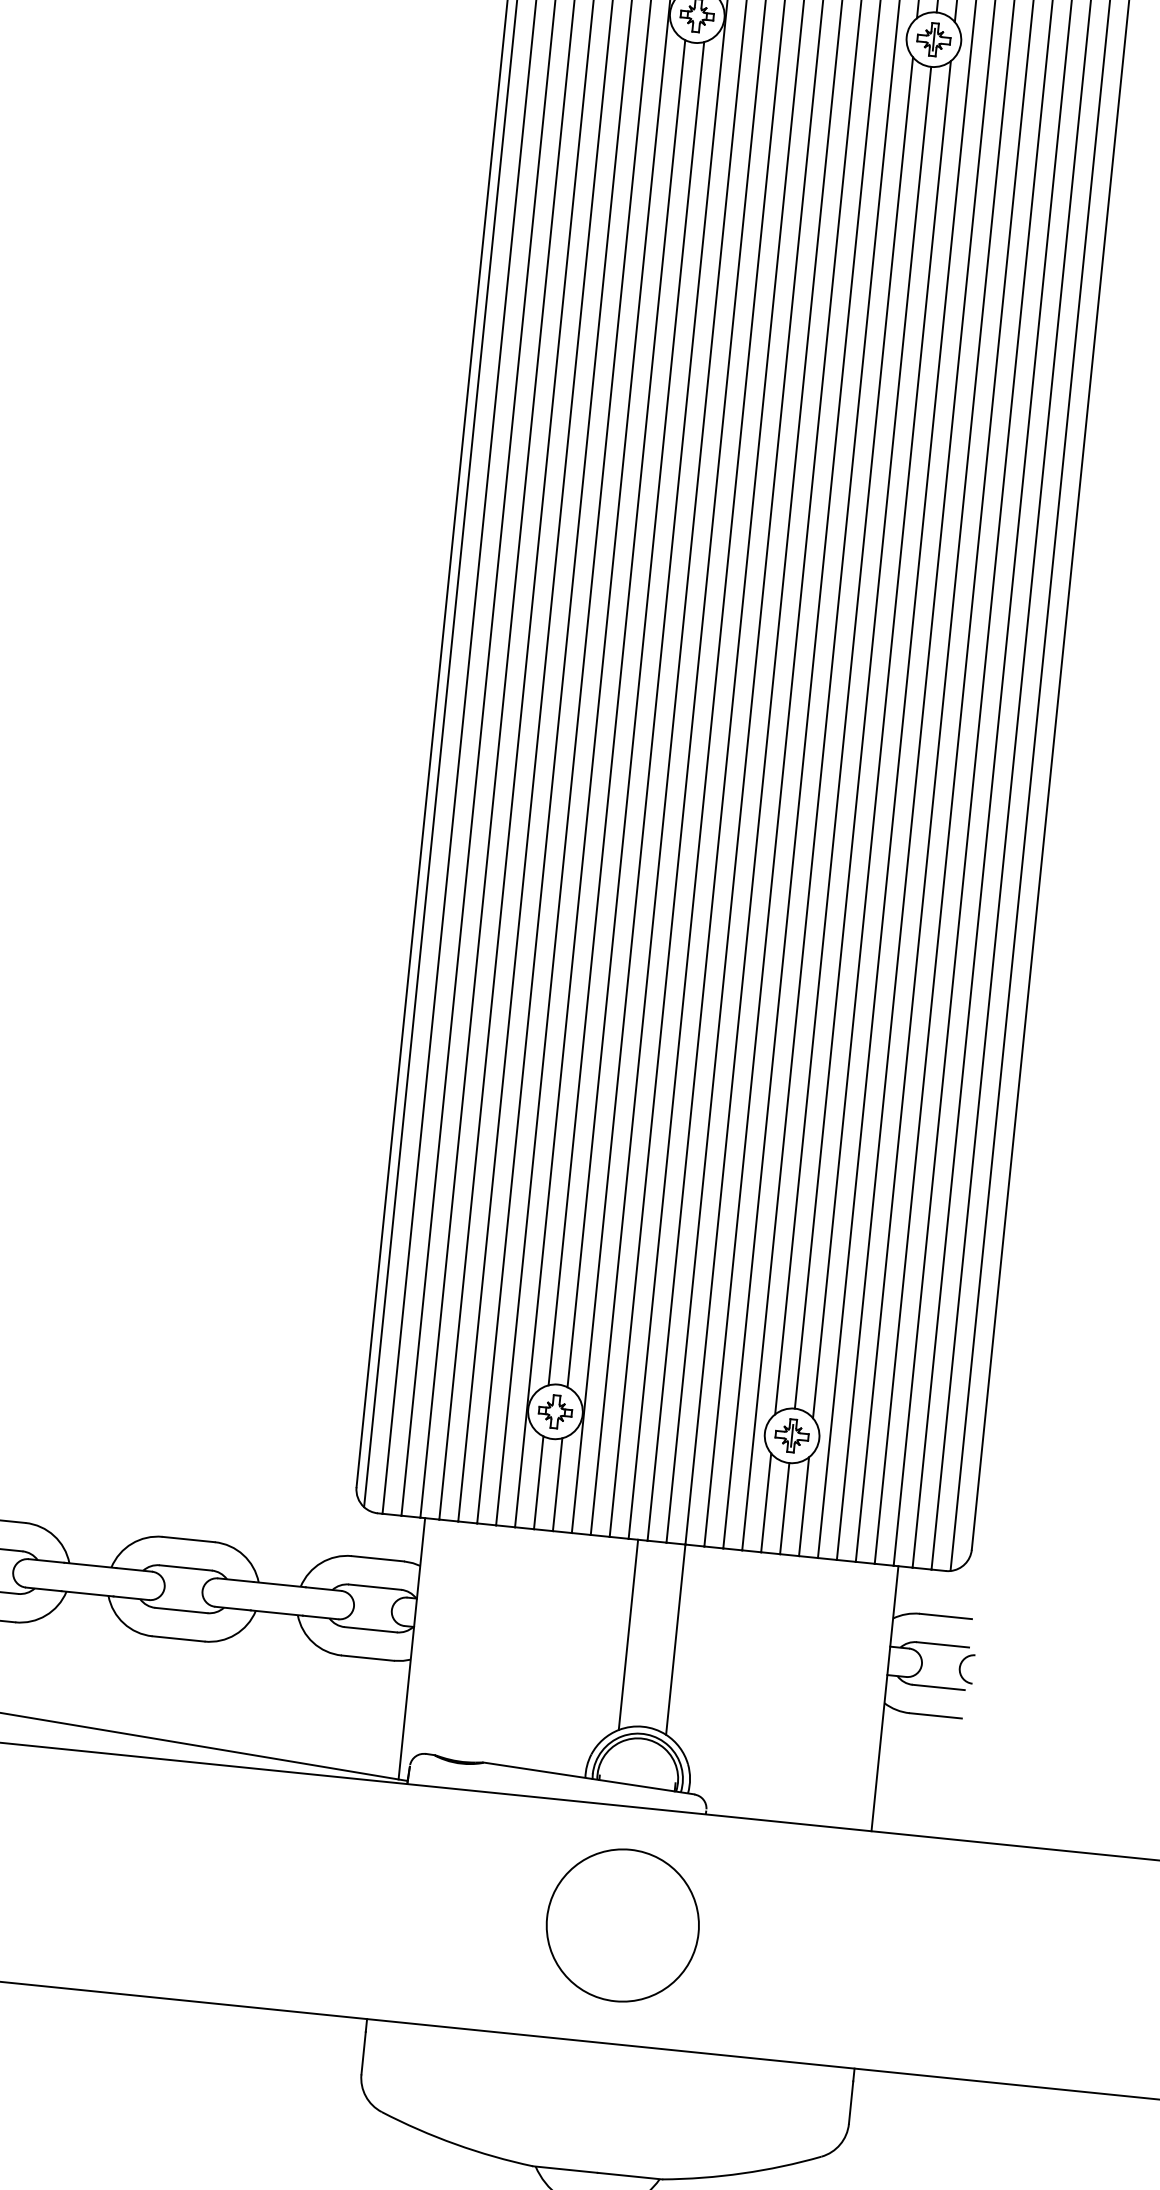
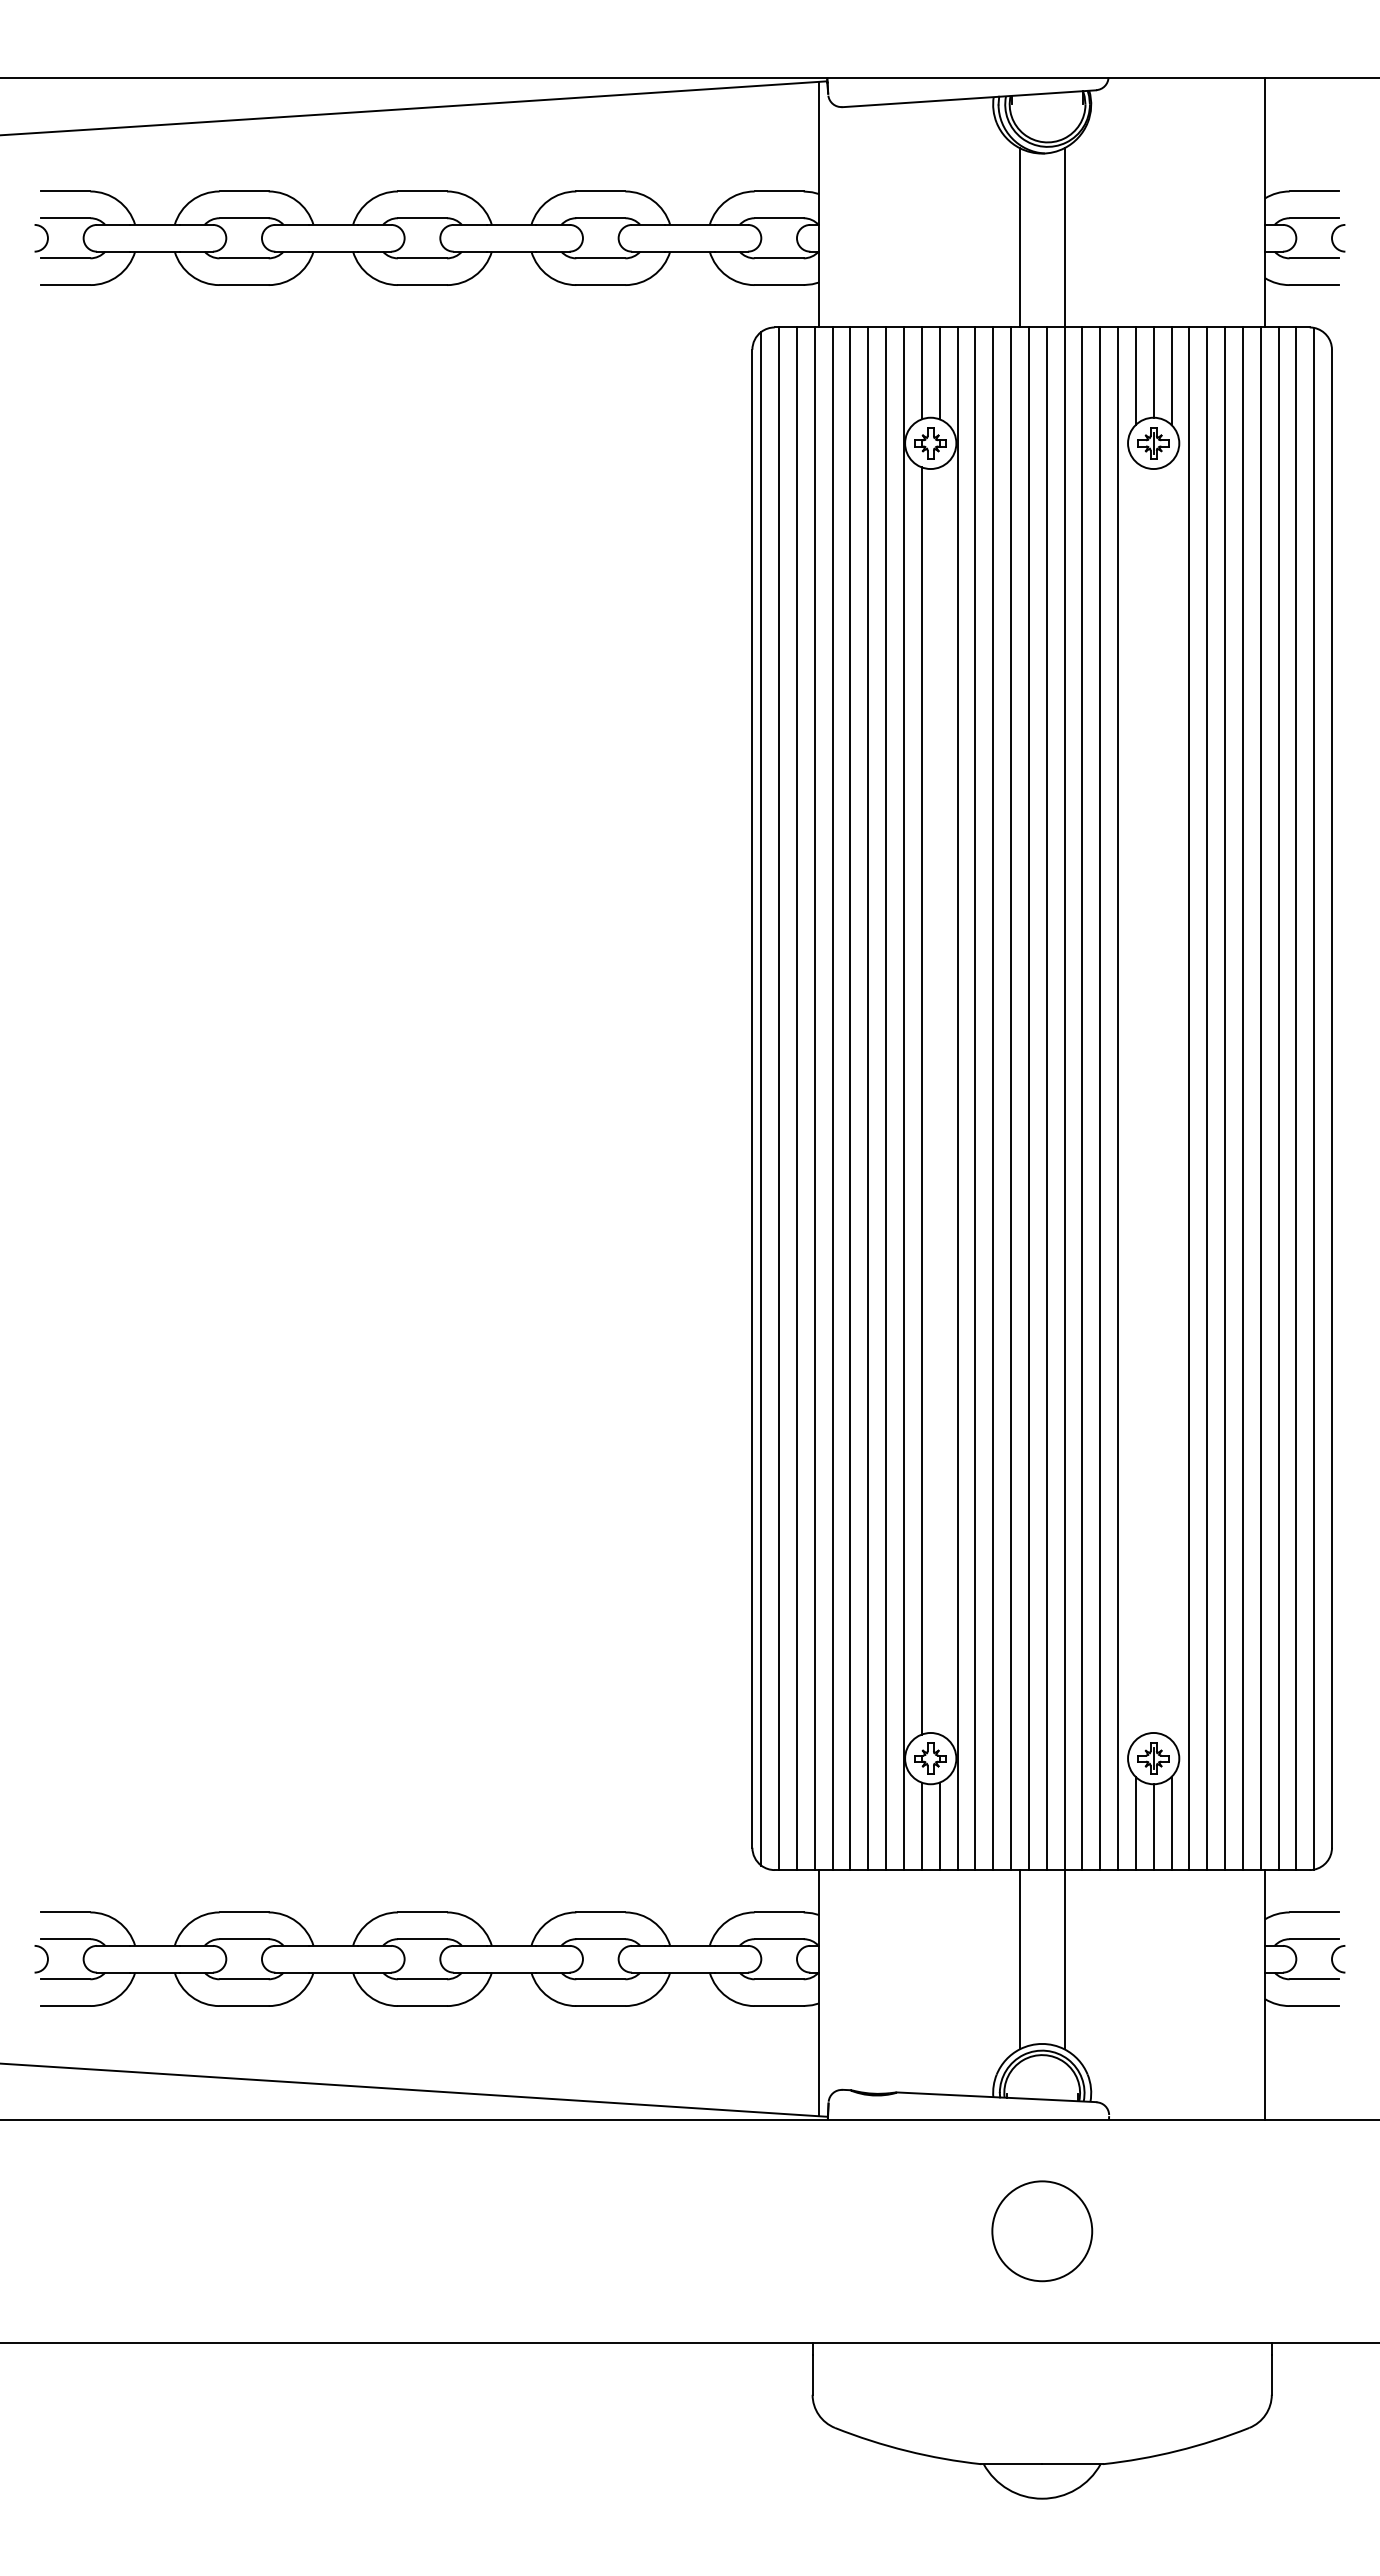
line: (635, 714) -> (939, 1100), removed
line: (843, 735) -> (1135, 1100), removed
line: (862, 737) -> (1153, 1100), removed
line: (882, 739) -> (1171, 1100), removed
circle: (623, 1925) -> (1042, 2231), size x0.7

